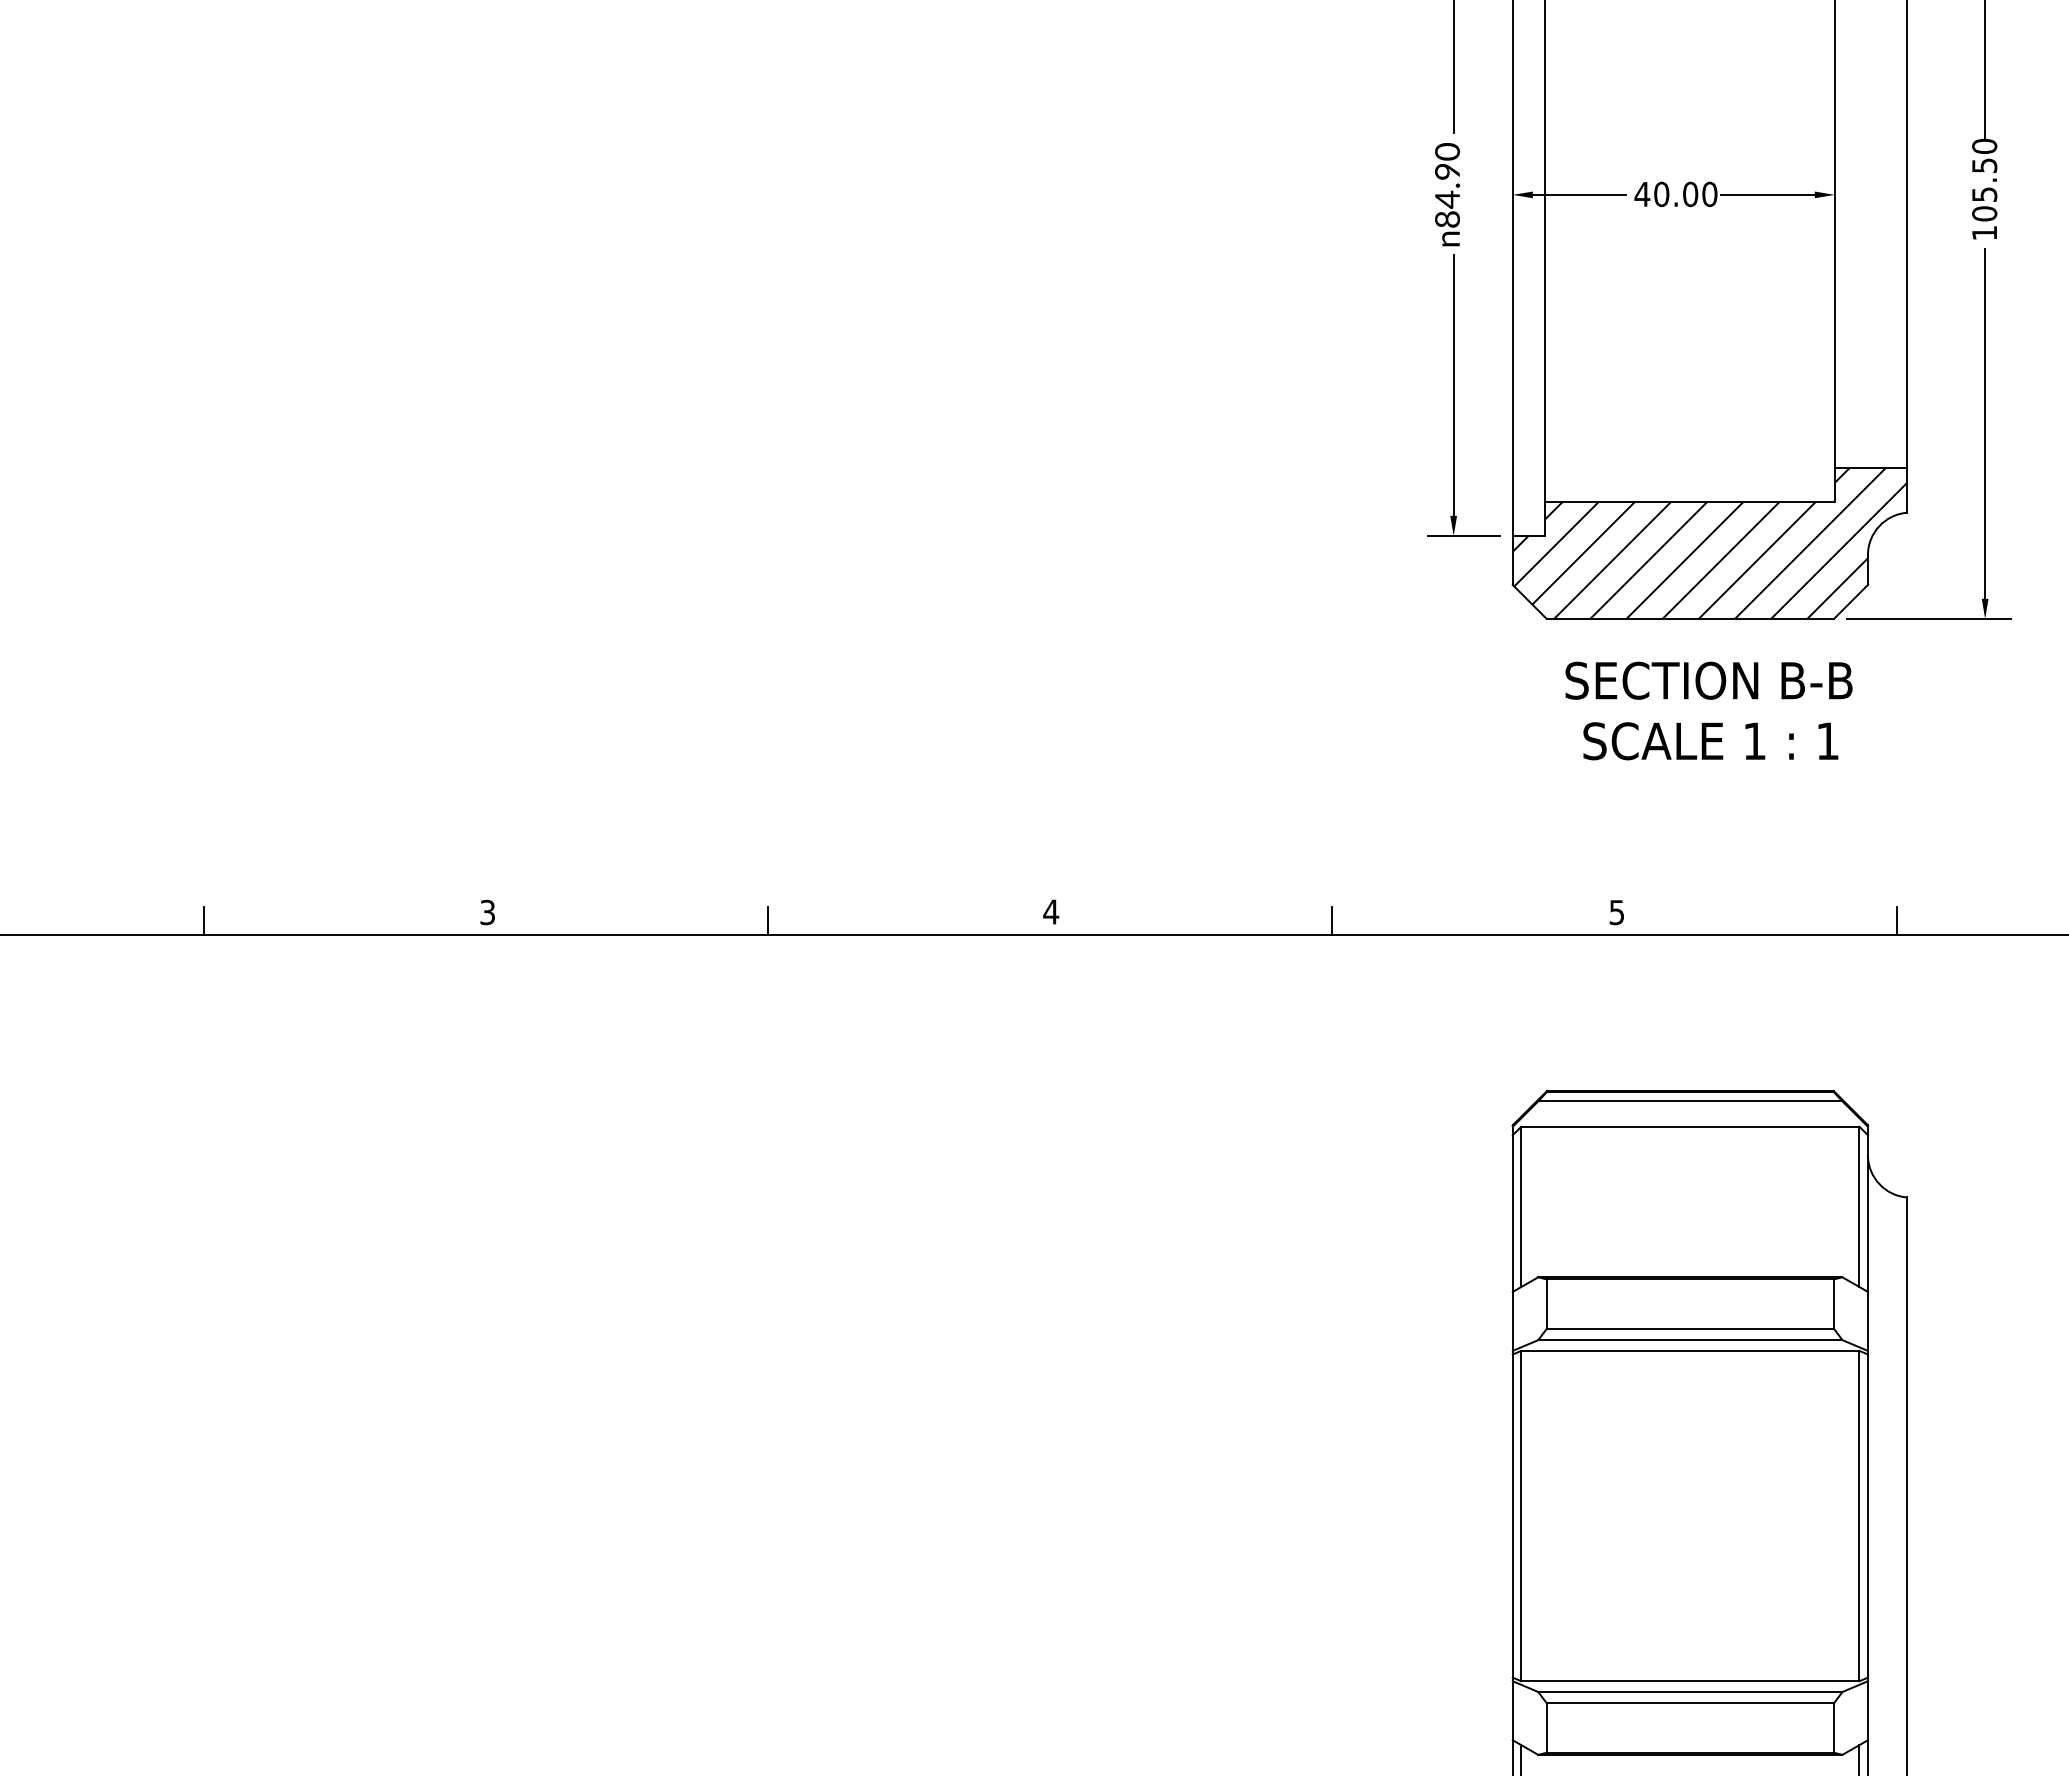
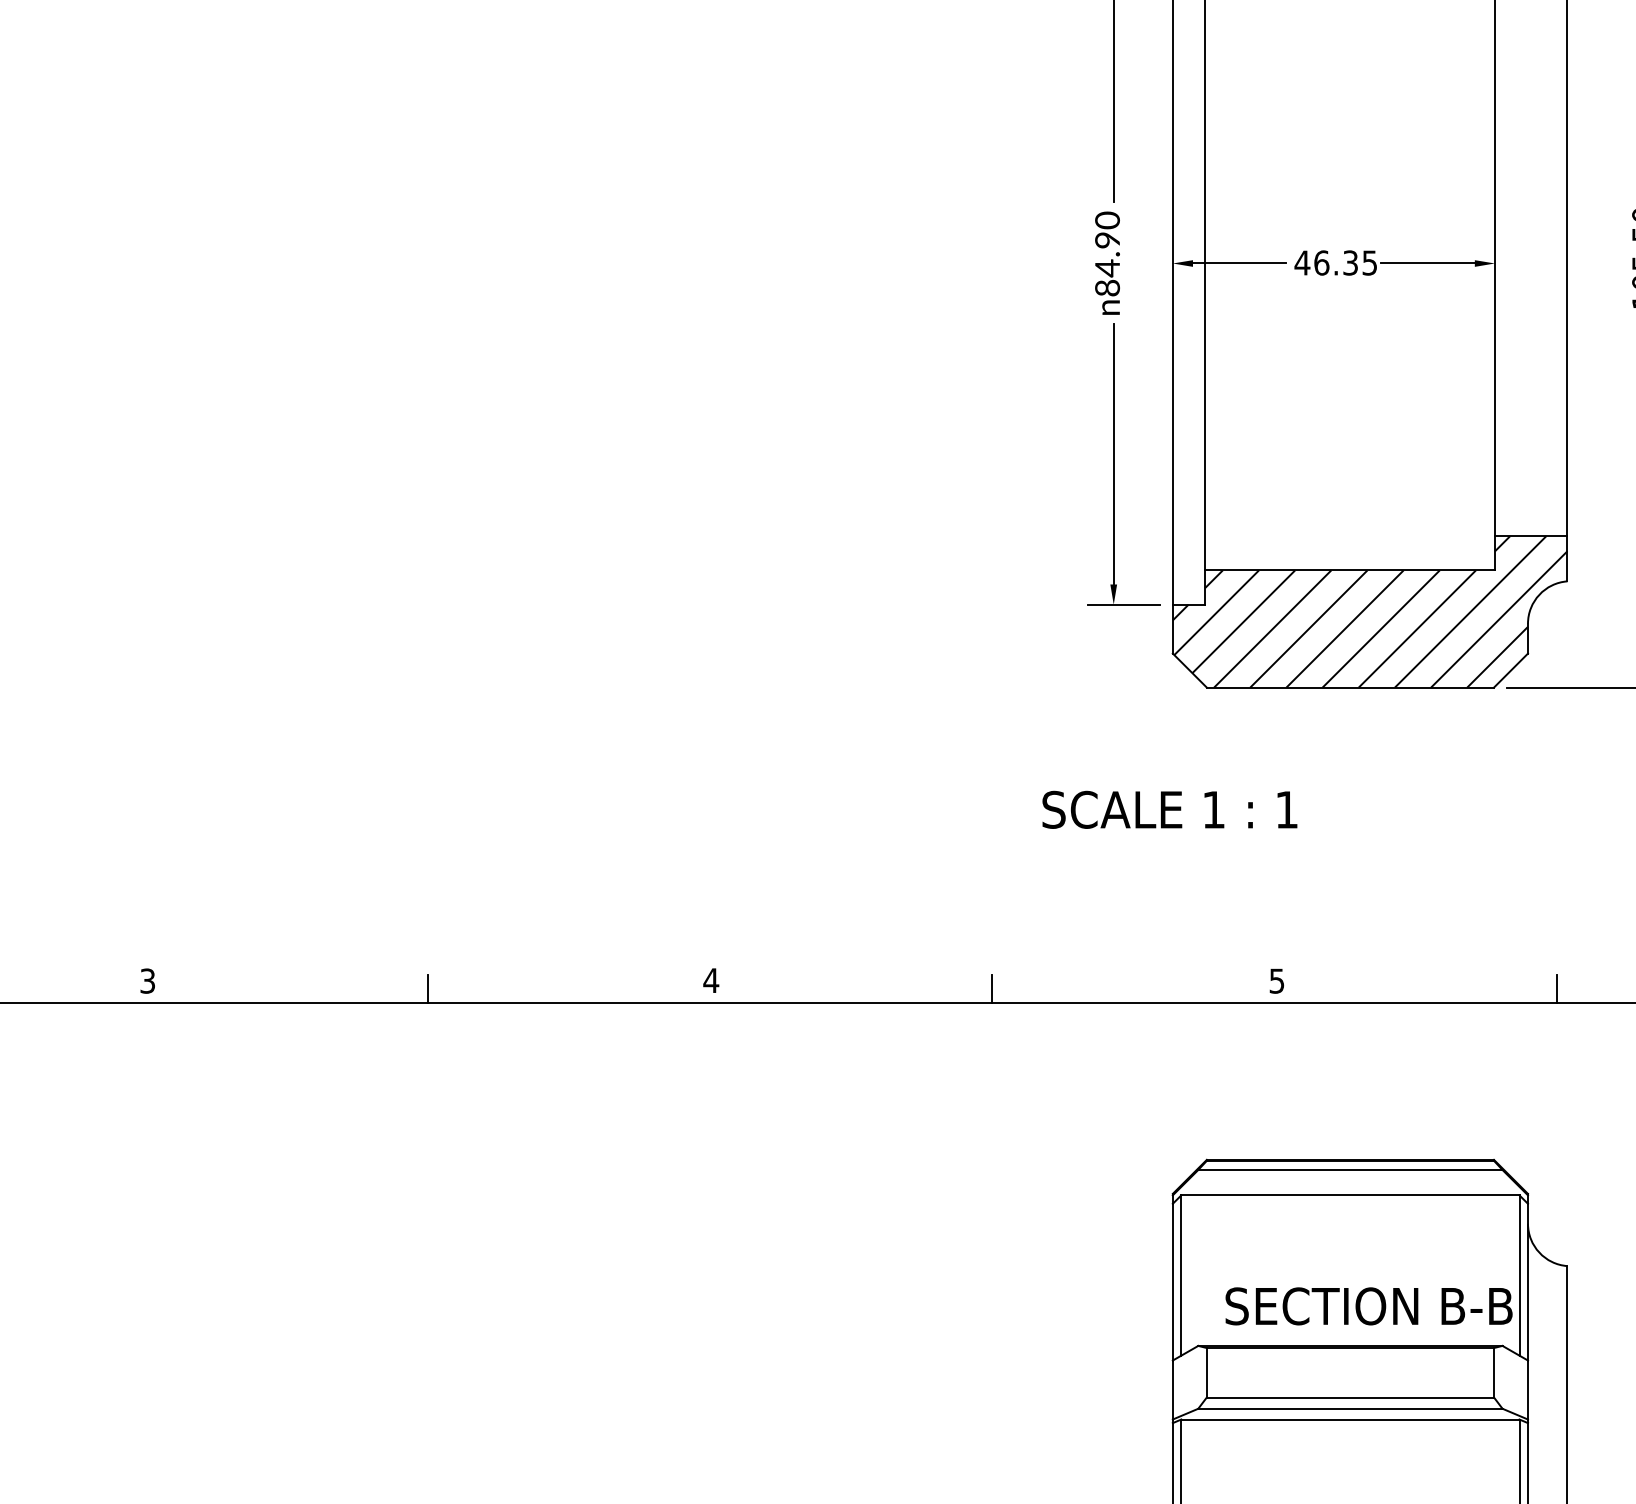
text: (1685, 194) -> (1345, 263), 40.00 -> 46.35
text: (1708, 680) -> (1368, 1306), moved
text: (1710, 741) -> (1169, 810), moved

